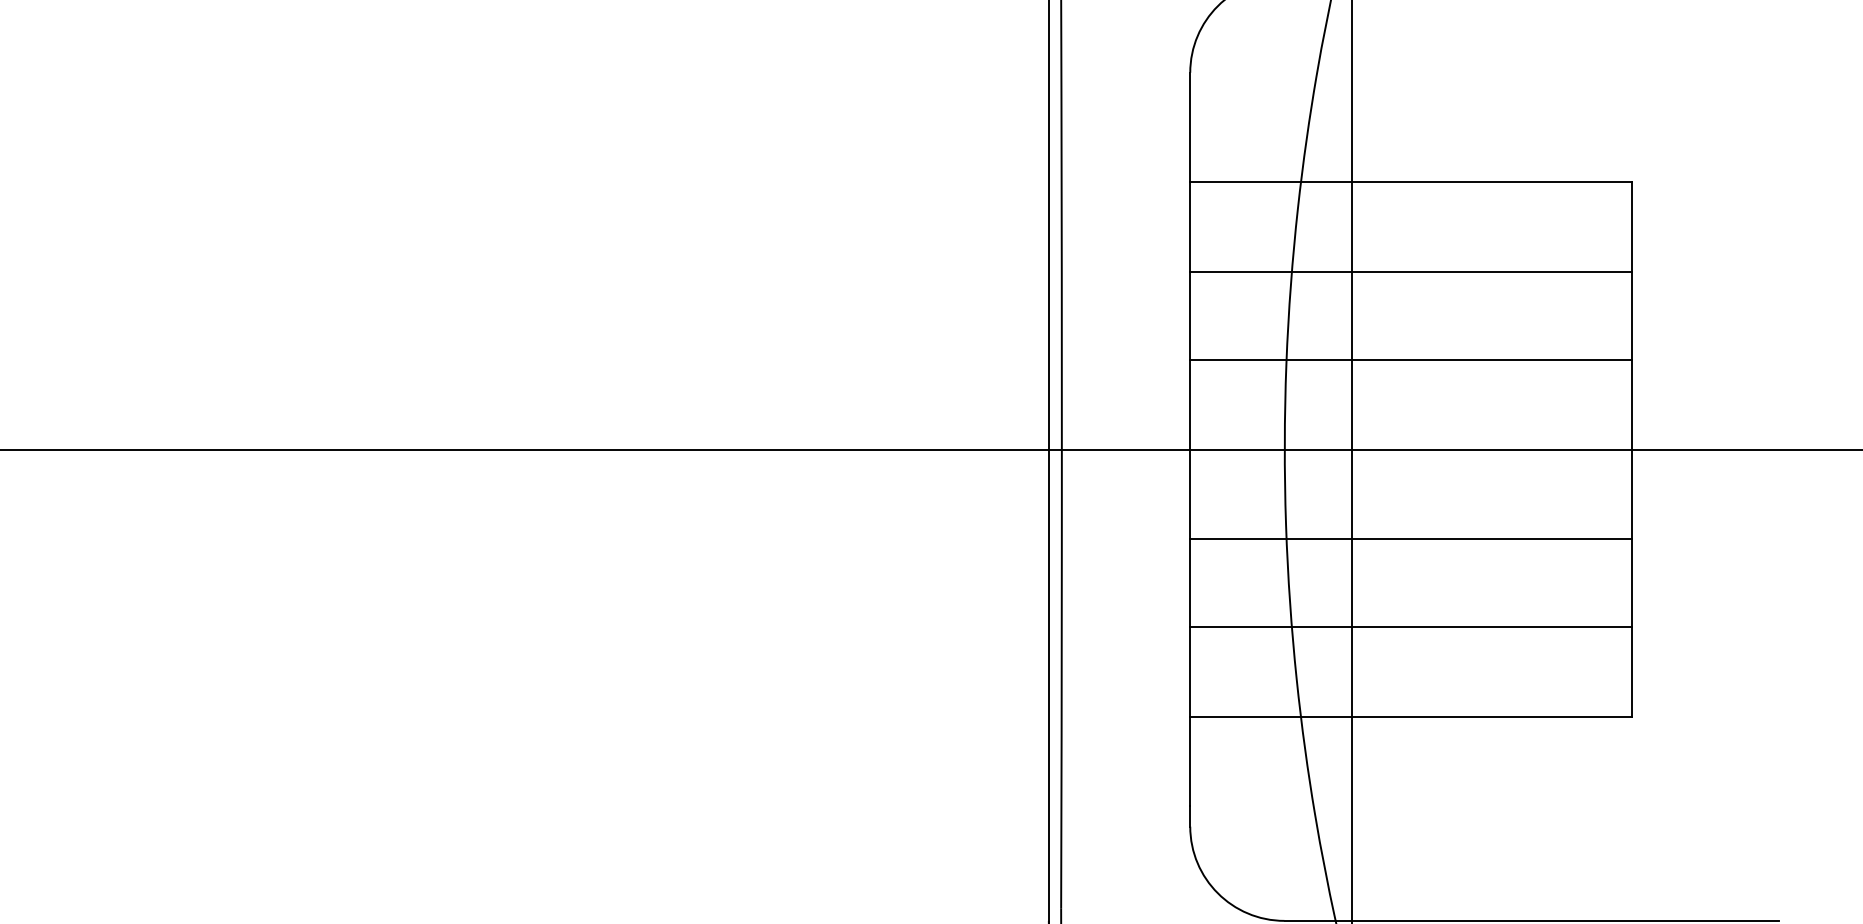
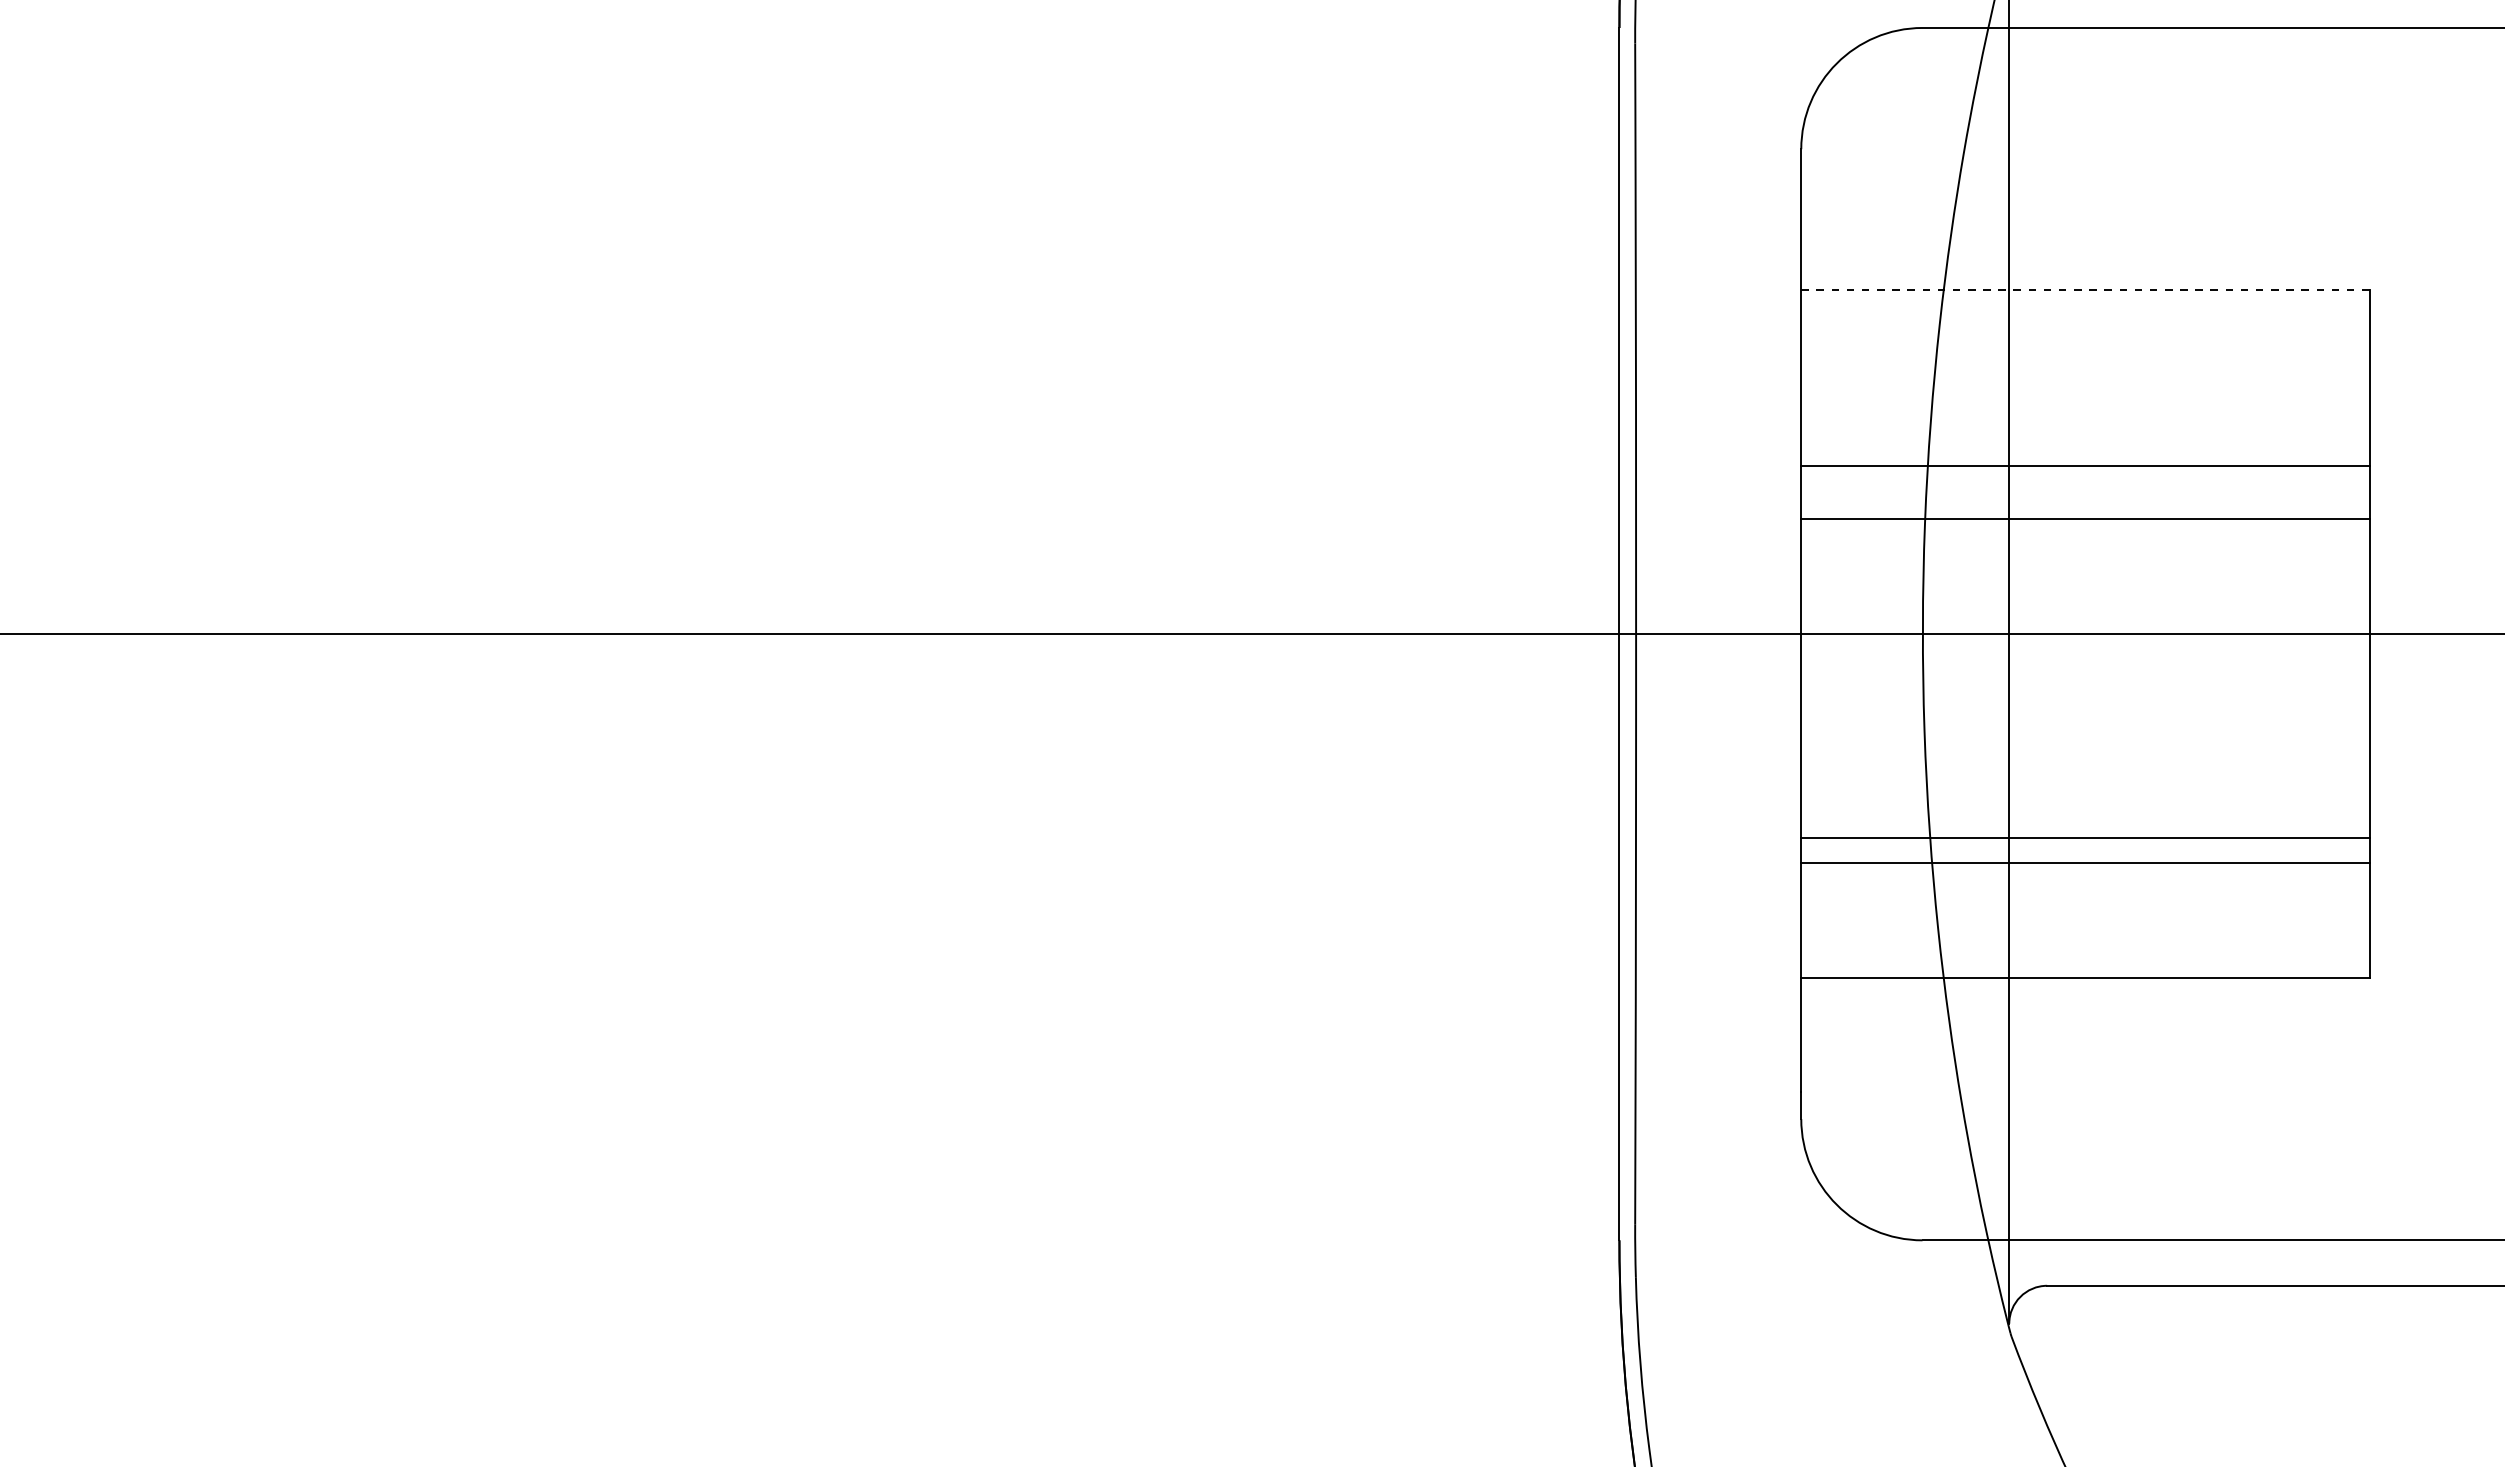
line: (1410, 182) -> (2084, 290), solid -> dashed
line: (1411, 271) -> (2085, 465), moved
line: (1411, 539) -> (2085, 837), moved

